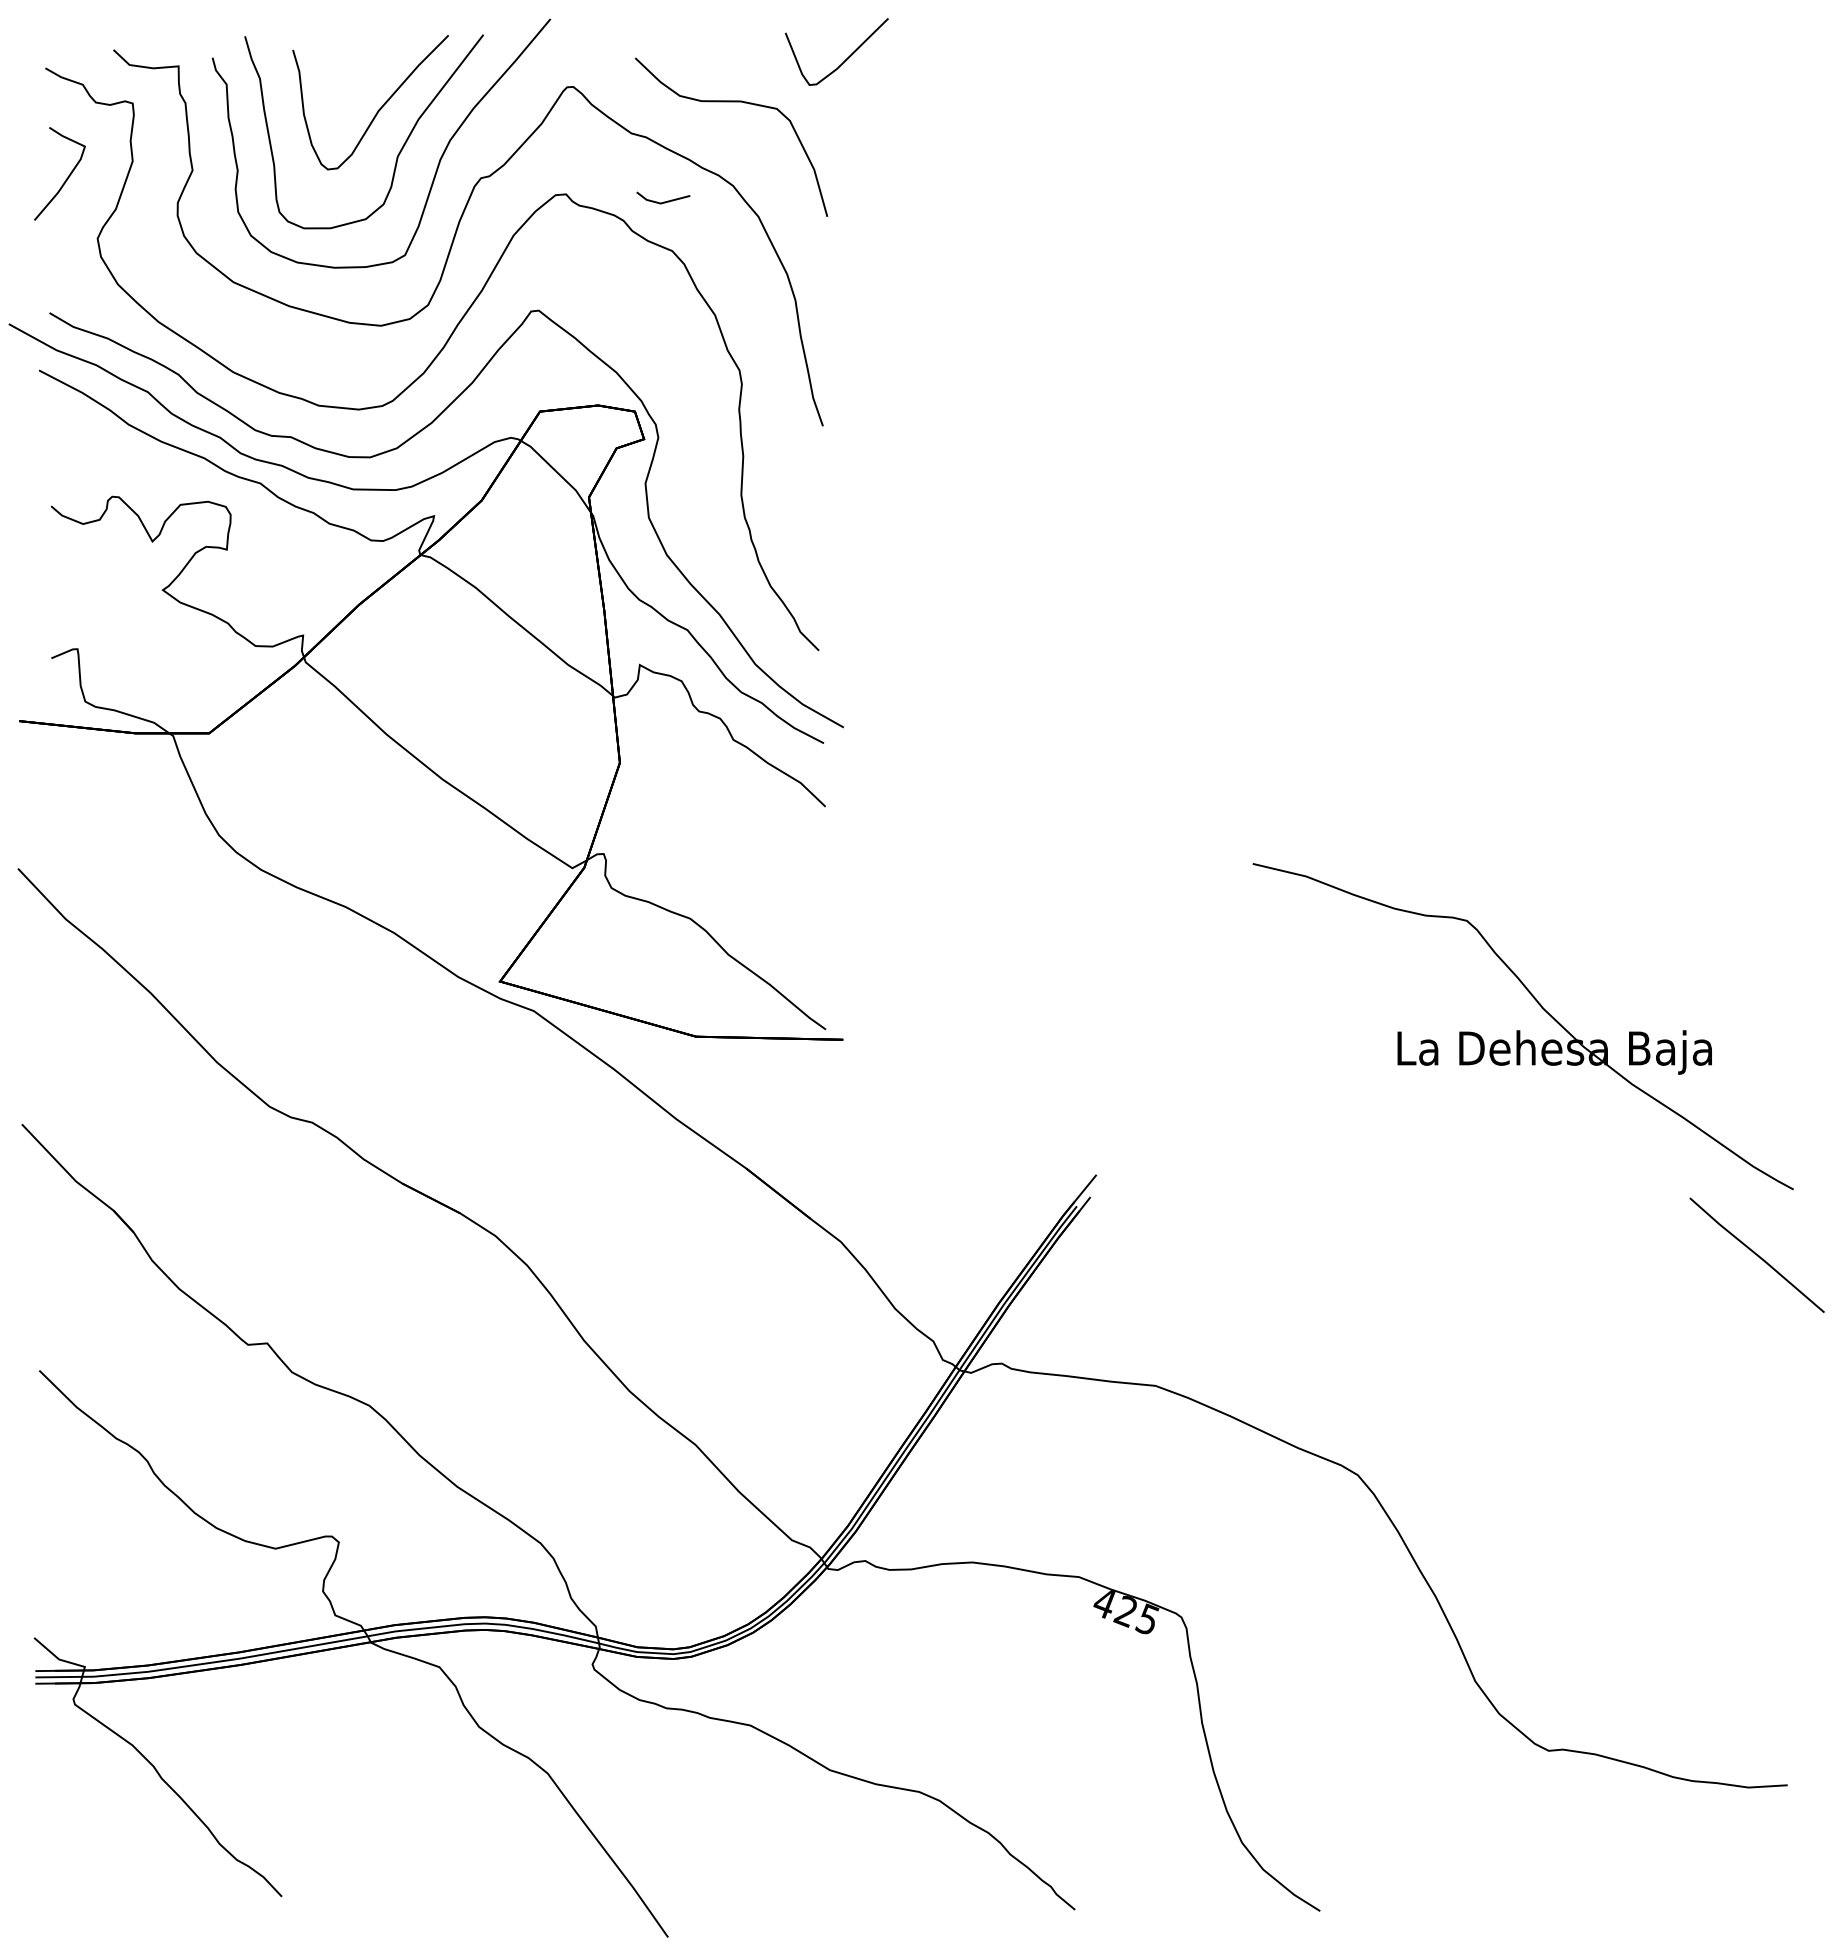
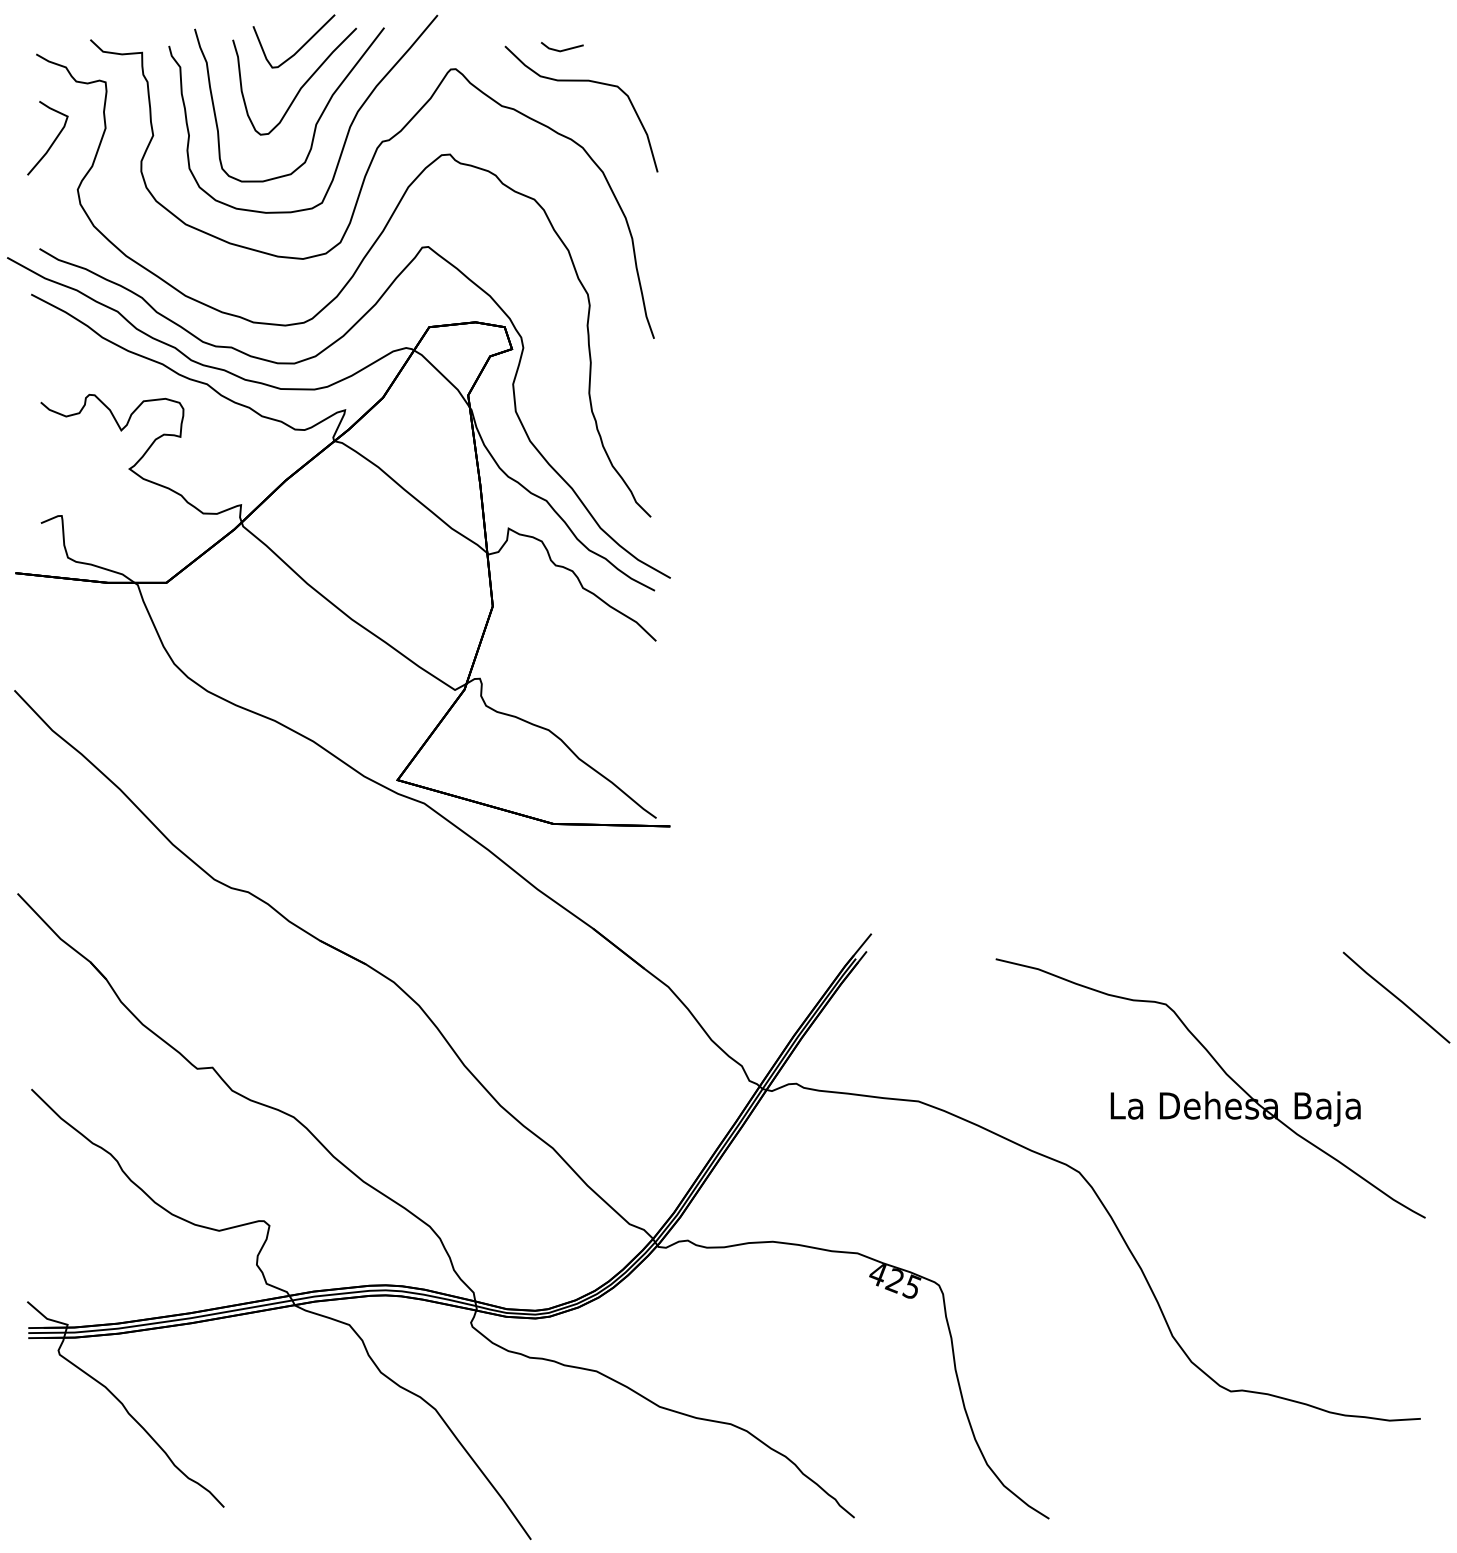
curve: (845, 59) -> (300, 47), moved
line: (663, 201) -> (562, 49), moved
part: (1522, 1026) -> (1210, 1088), moved

